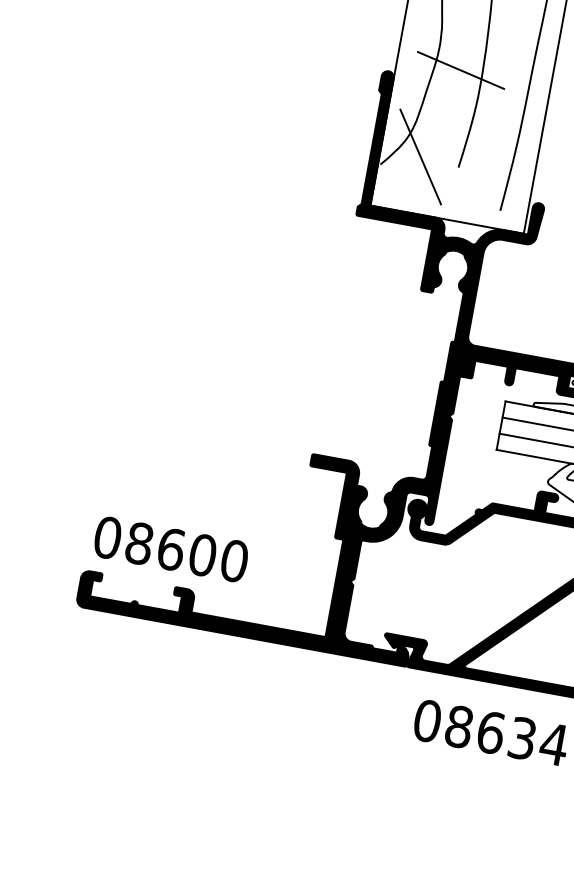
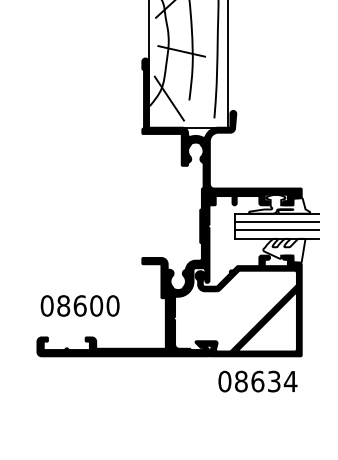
text: (170, 548) -> (79, 305), moved

